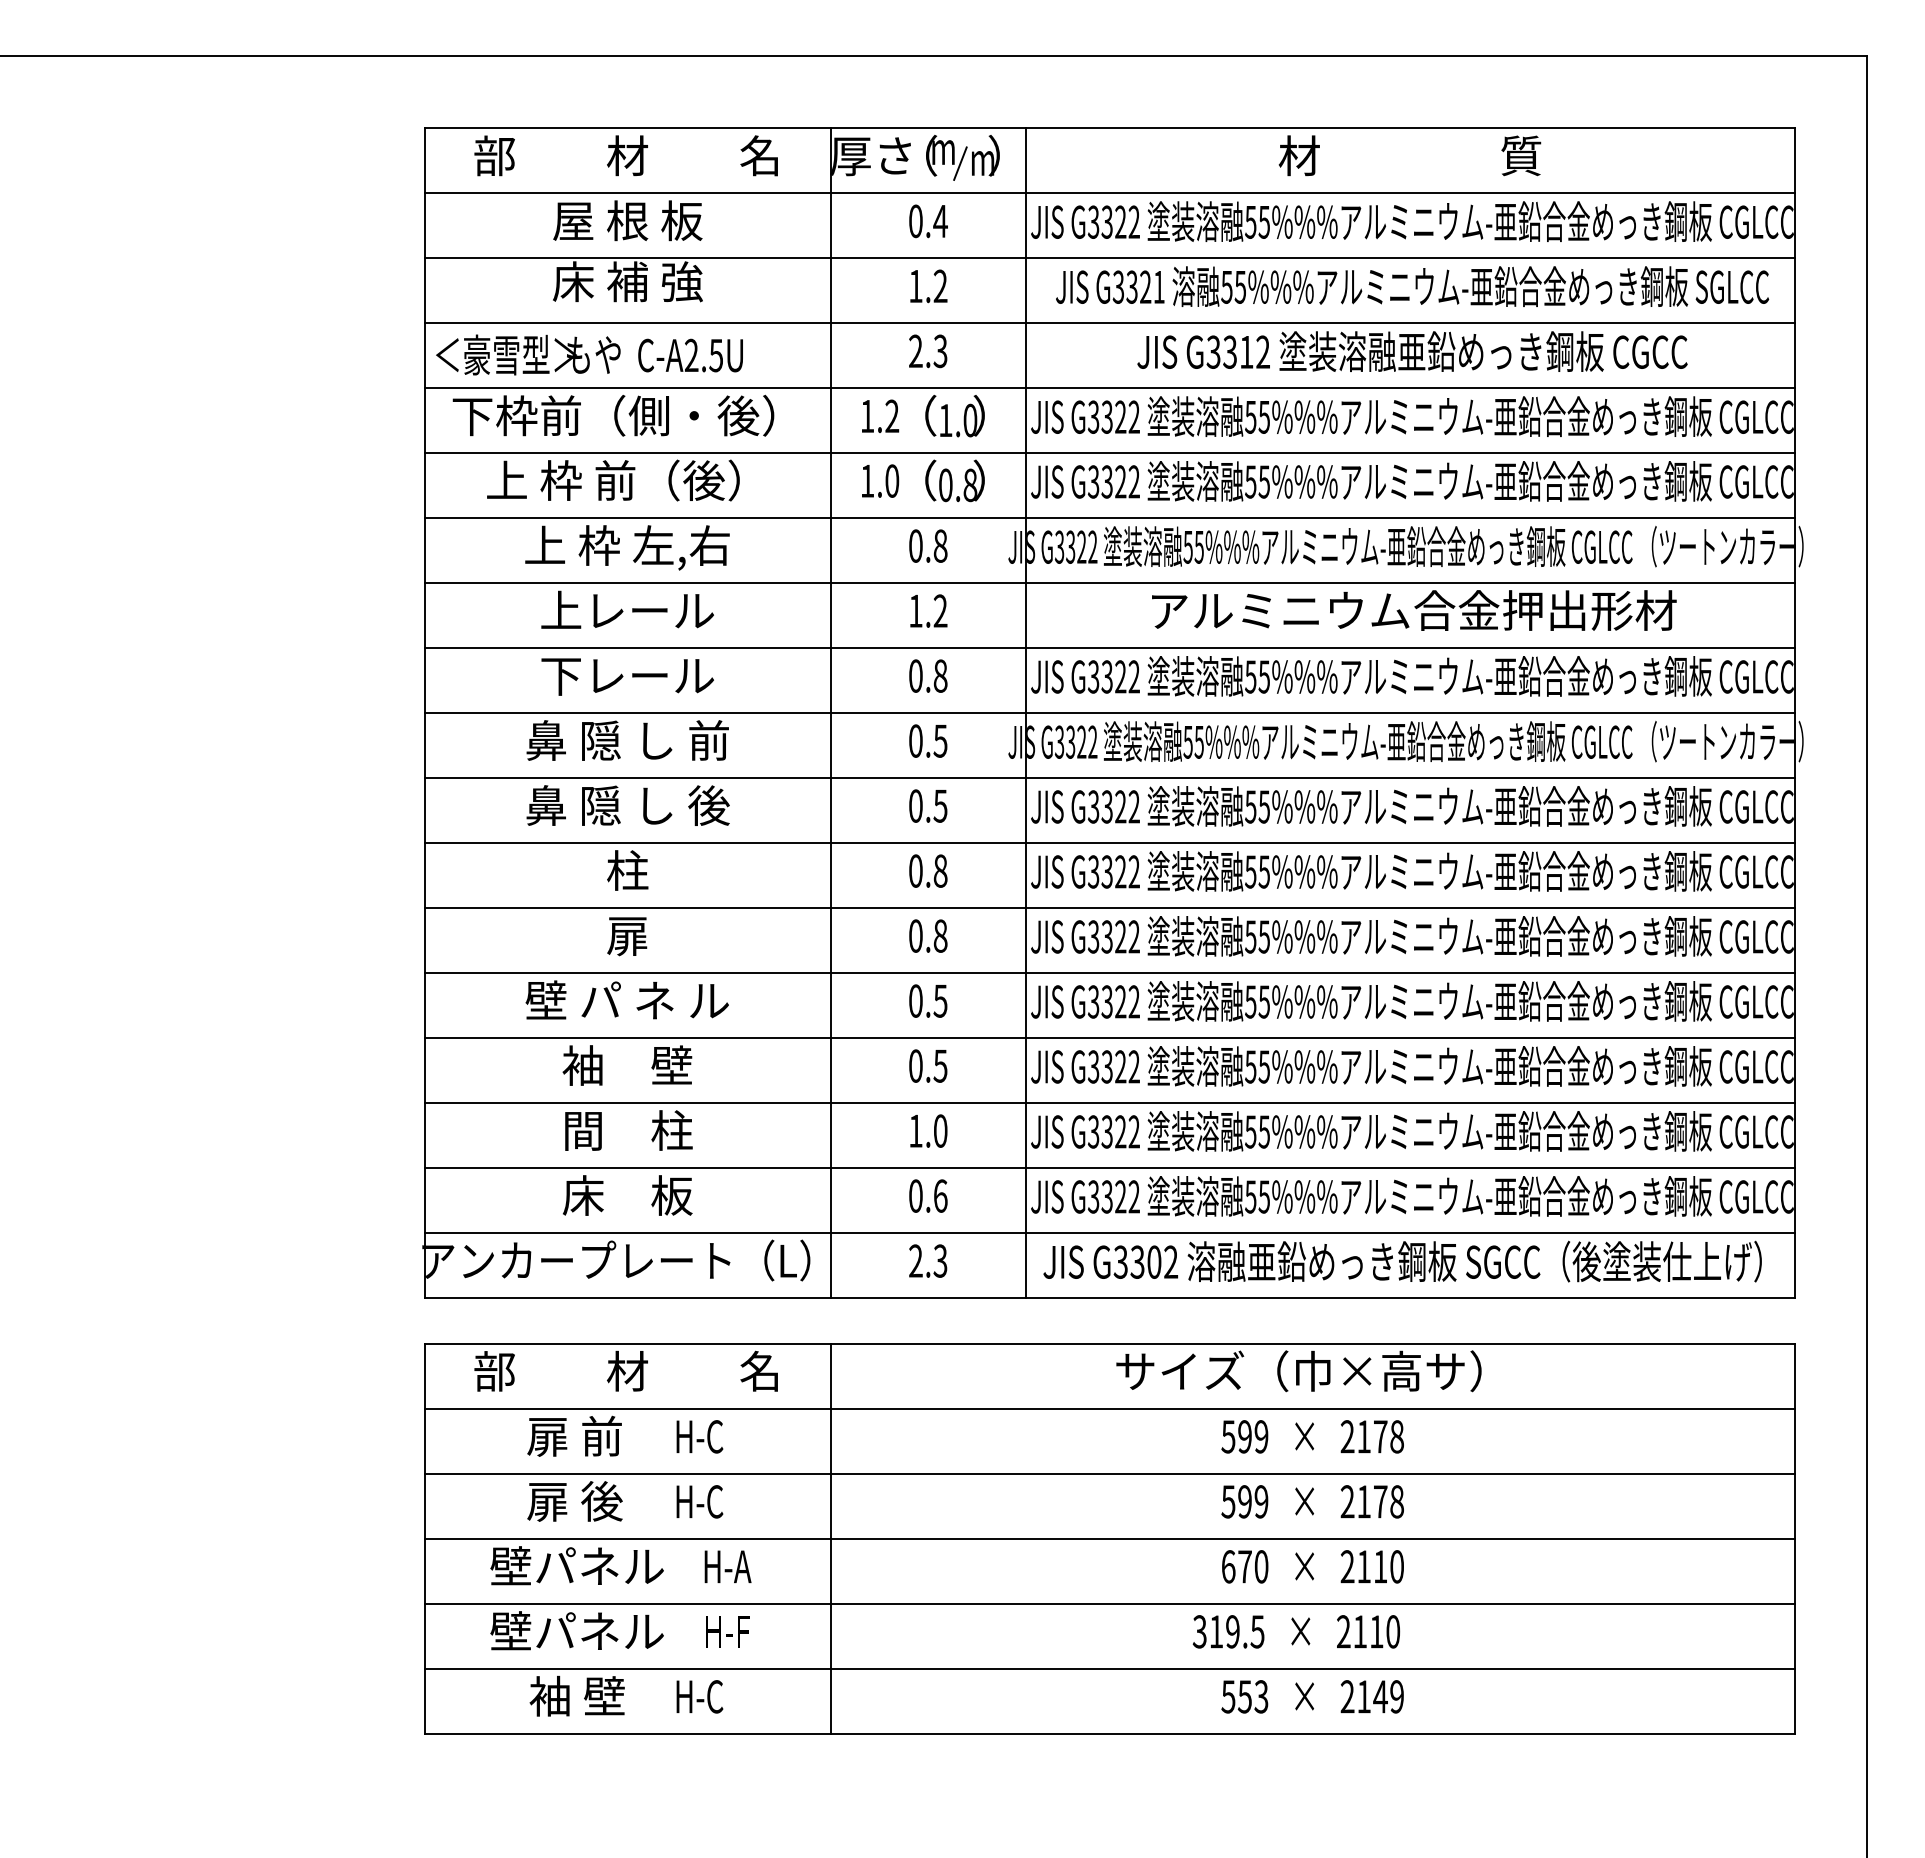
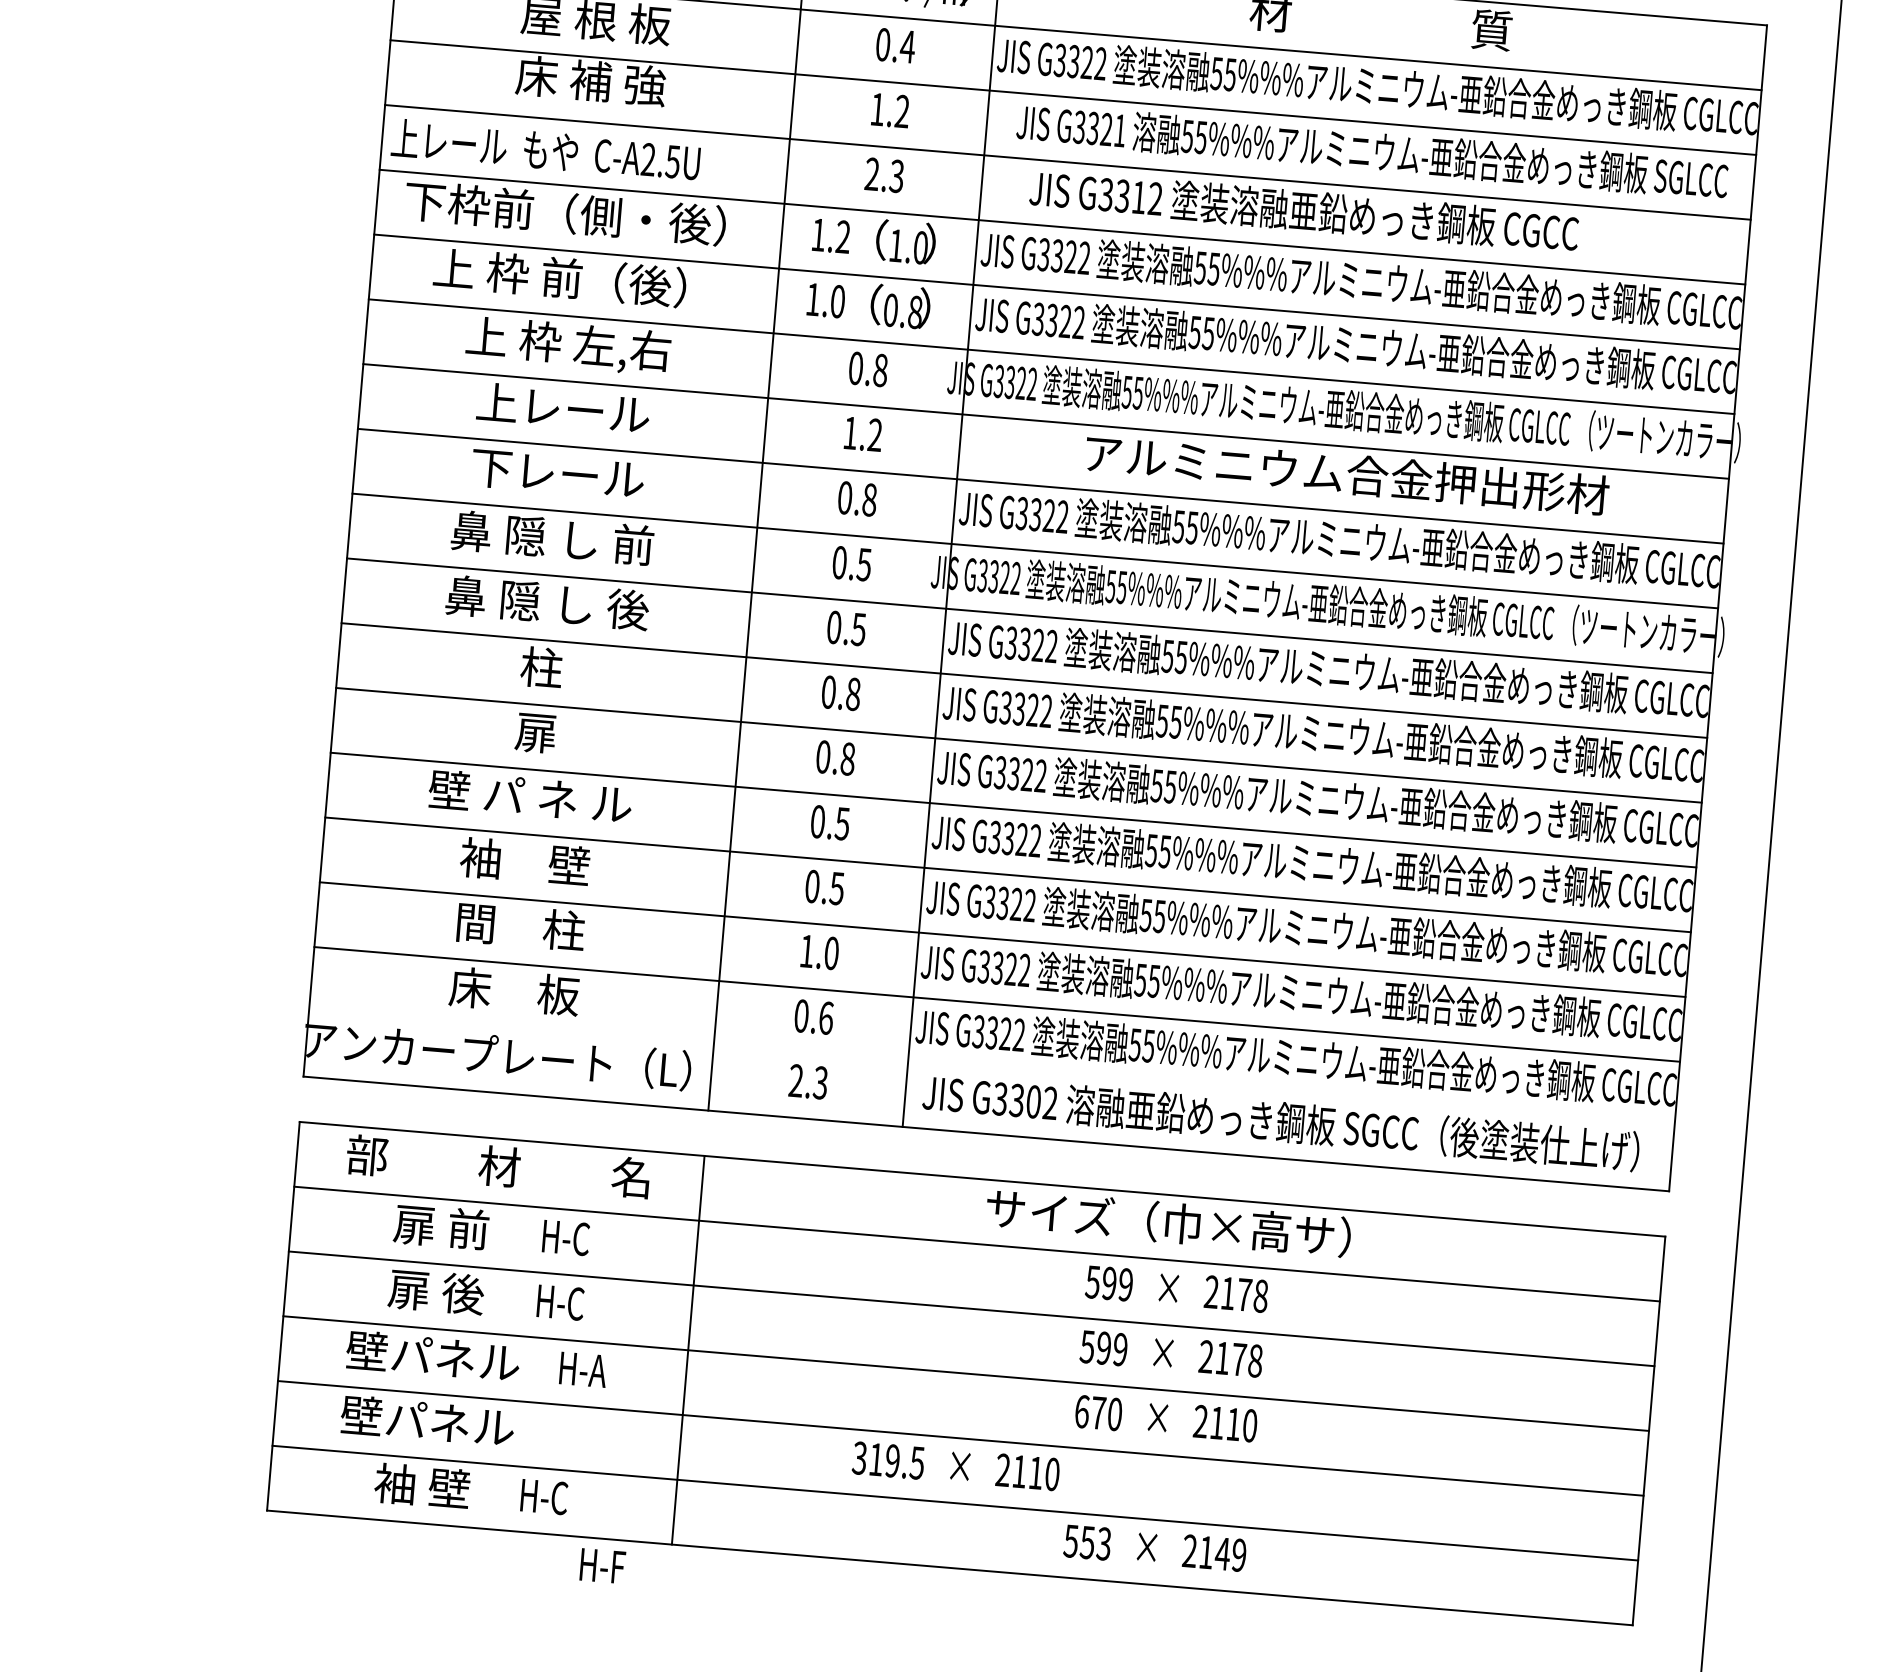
text: (1412, 351) -> (1304, 210), moved
text: (505, 354) -> (463, 143), ＜豪雪型＞ -> 上レール
line: (1109, 1233) -> (991, 1069), removed
text: (727, 1631) -> (602, 1565), moved
text: (1296, 1631) -> (956, 1466), moved

